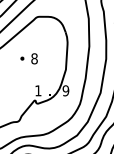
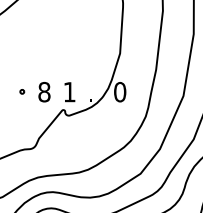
part: (28, 58) -> (33, 91), moved
text: (65, 90) -> (119, 91), 9 -> 0

